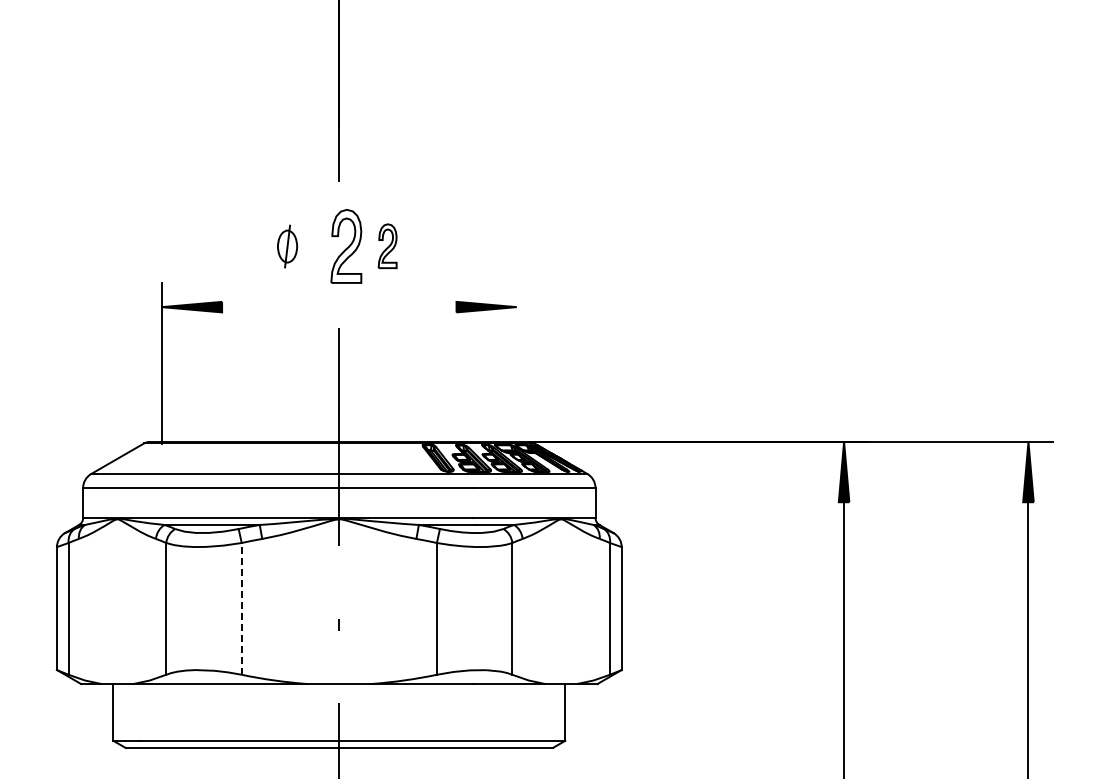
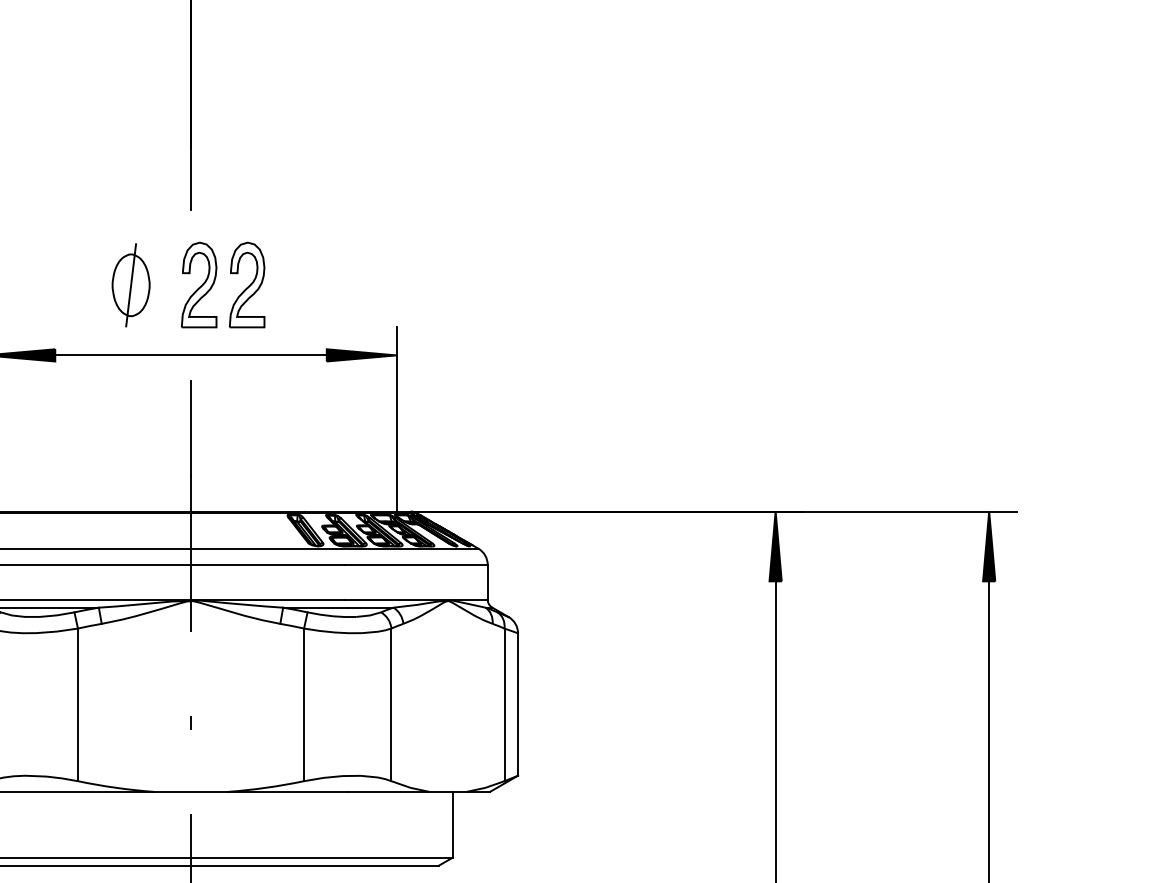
part: (387, 245) -> (246, 283), size x1.67
part: (287, 246) -> (130, 285), size x1.67
line: (339, 307) -> (191, 355), added
line: (516, 362) -> (396, 419), added
line: (241, 608) -> (77, 704), dashed -> solid

